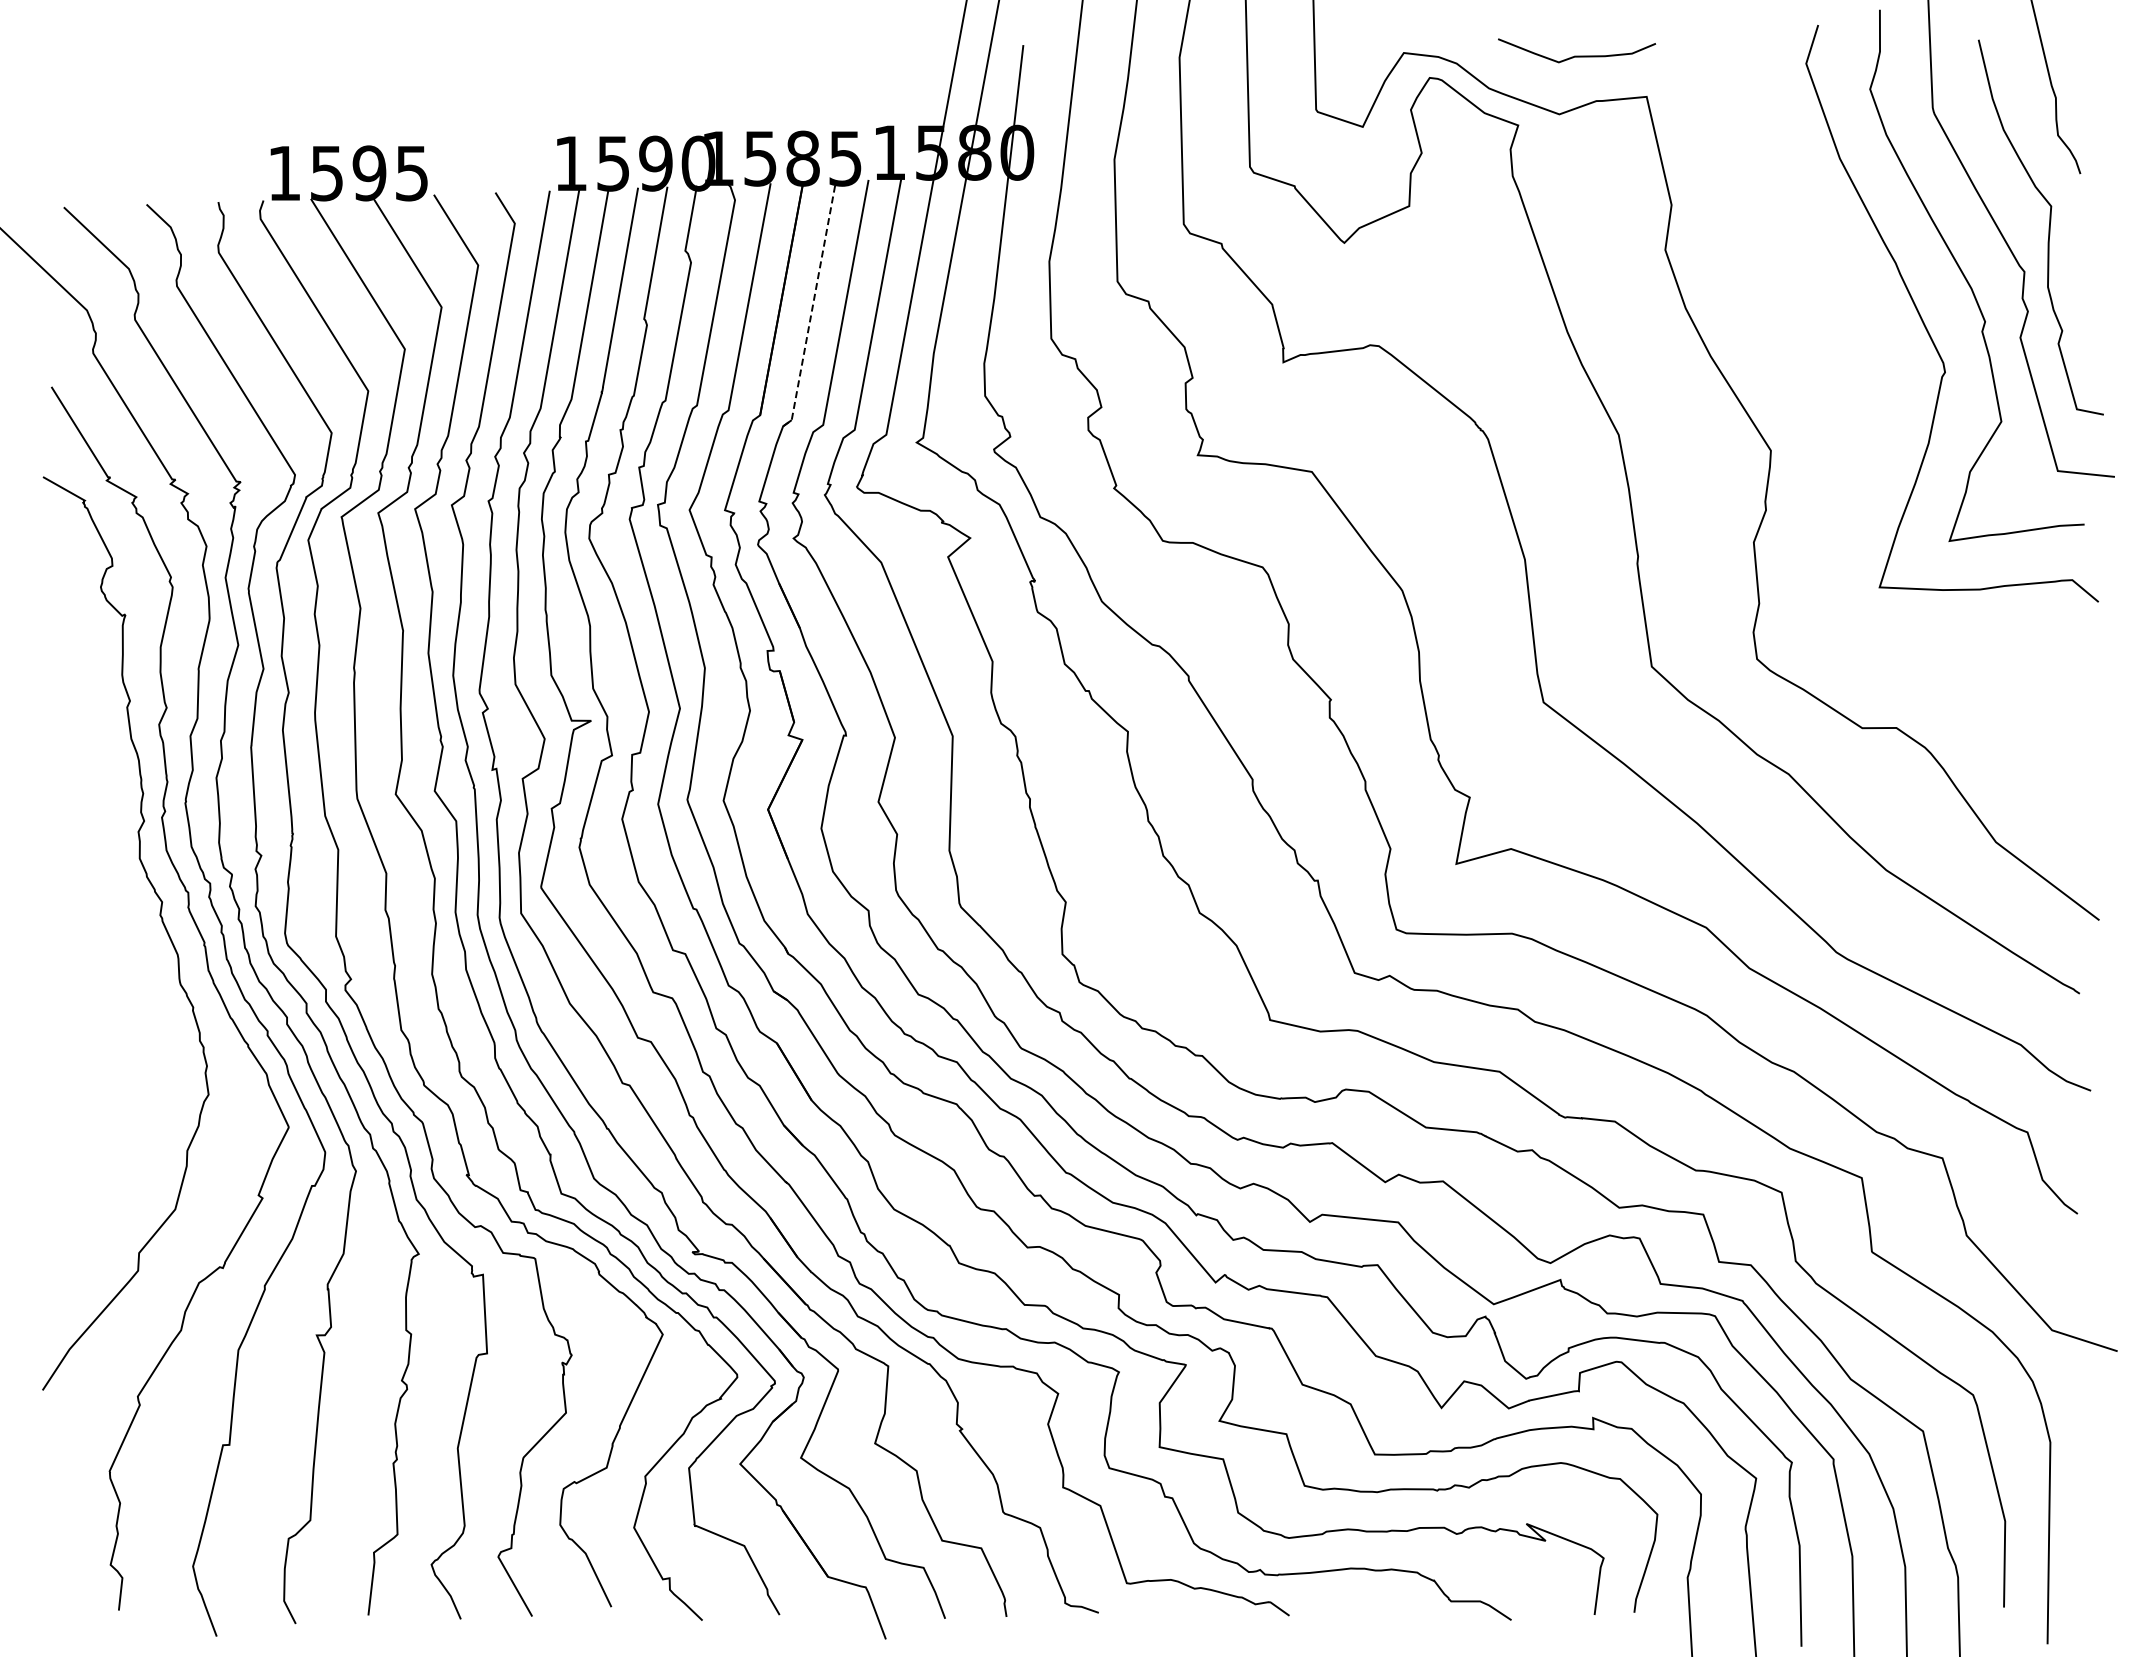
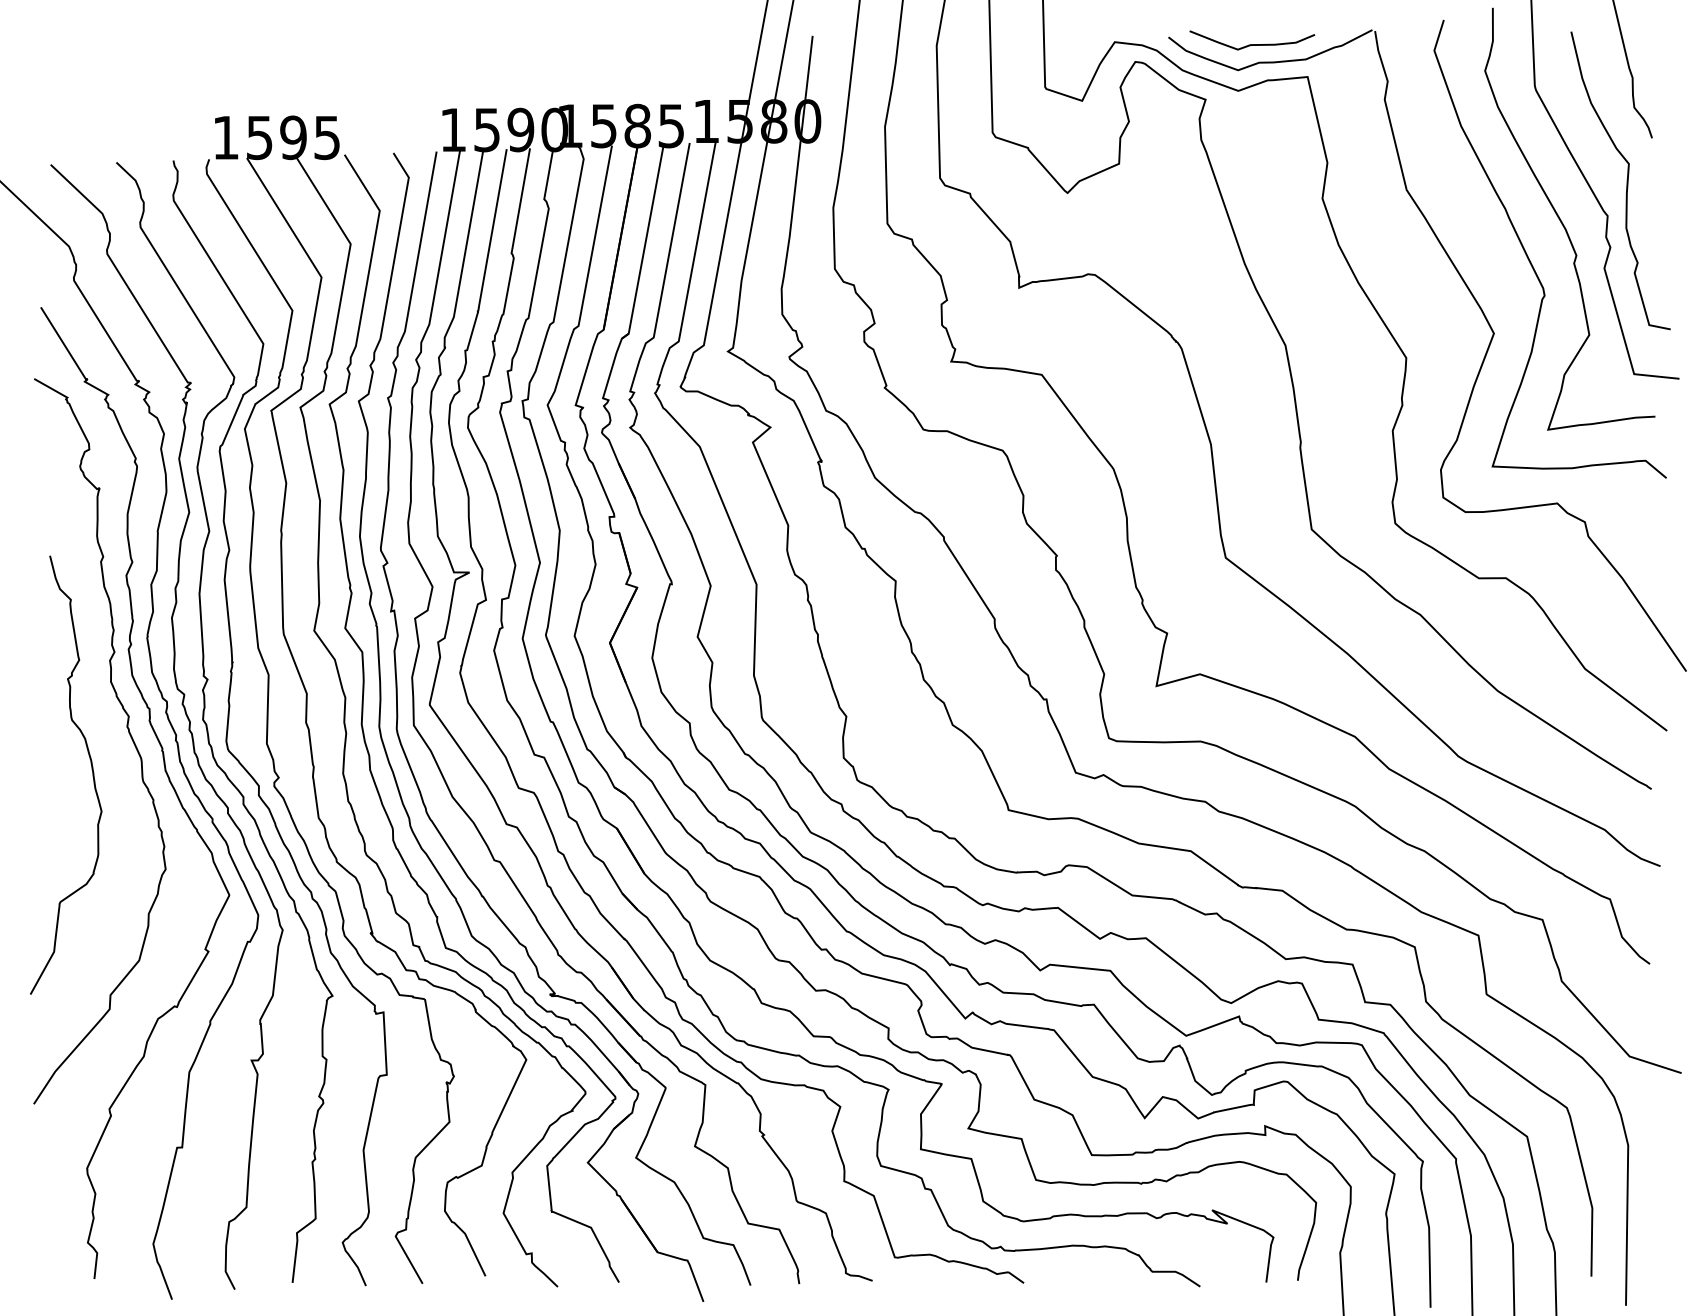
line: (812, 306) -> (645, 243), dashed -> solid
part: (1861, 468) -> (1478, 372), added
curve: (115, 969) -> (91, 769), added

